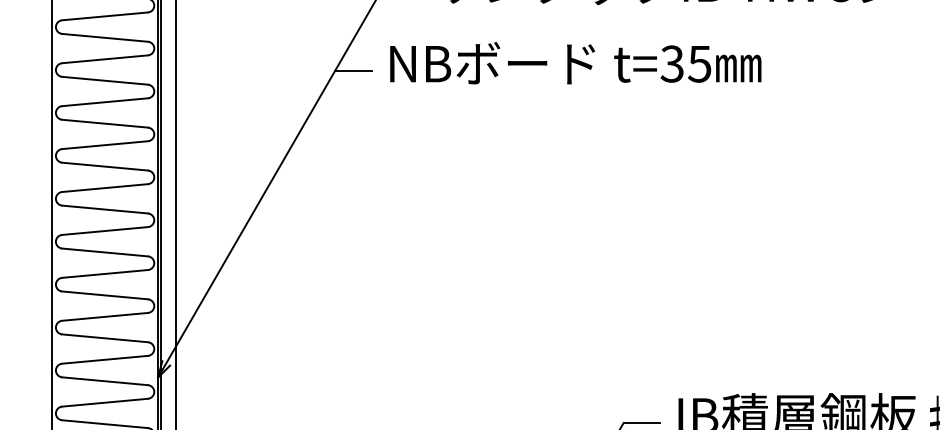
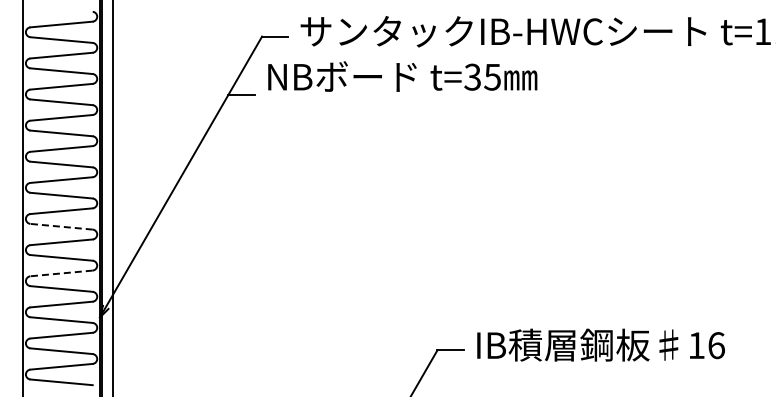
text: (575, 63) -> (402, 76), moved
line: (104, 252) -> (61, 226), solid -> dashed
line: (104, 316) -> (61, 273), solid -> dashed

